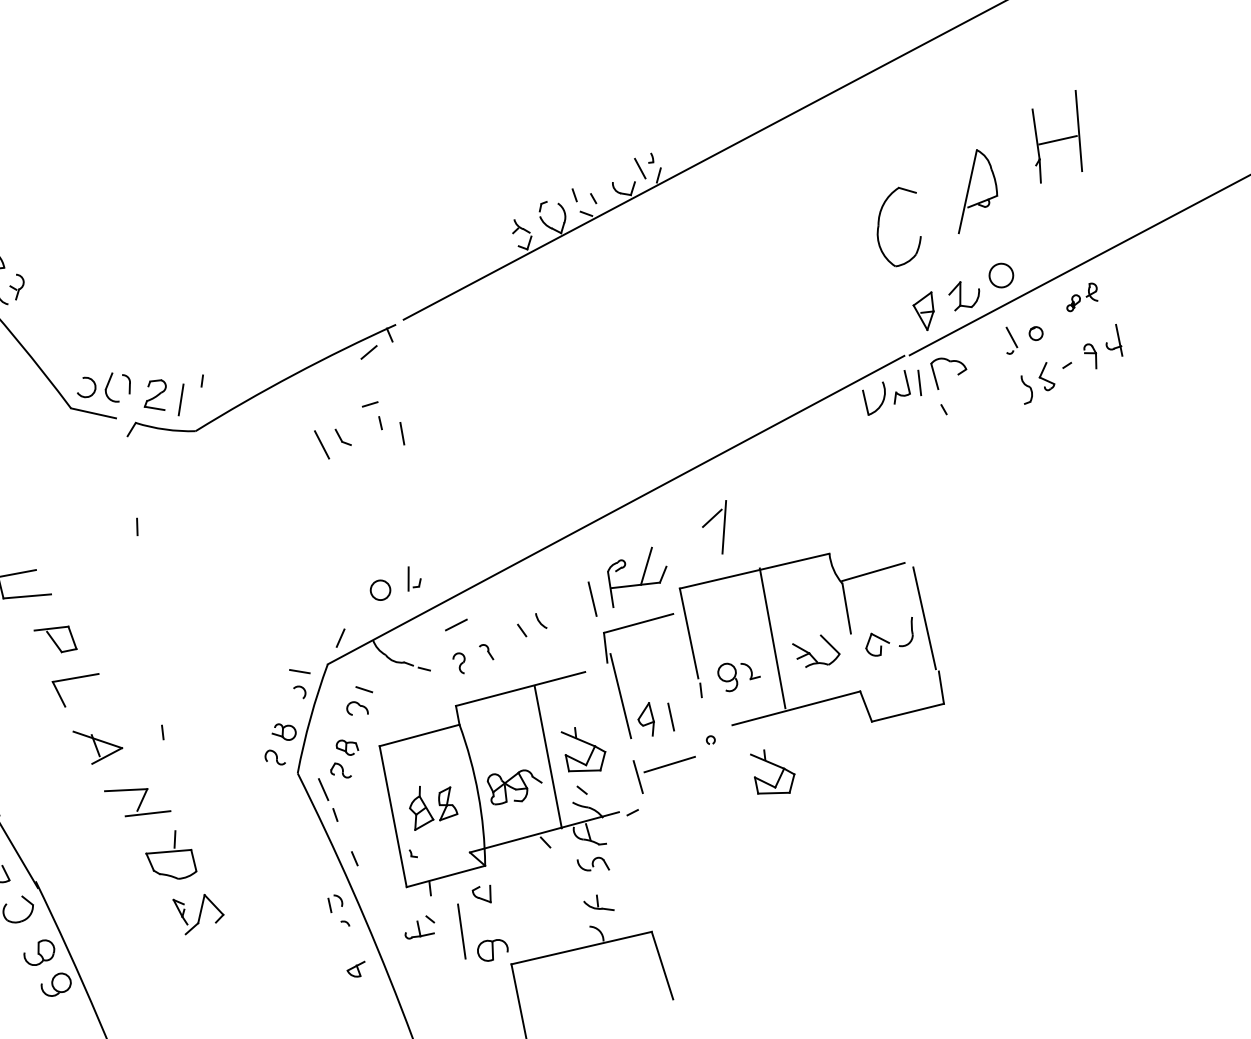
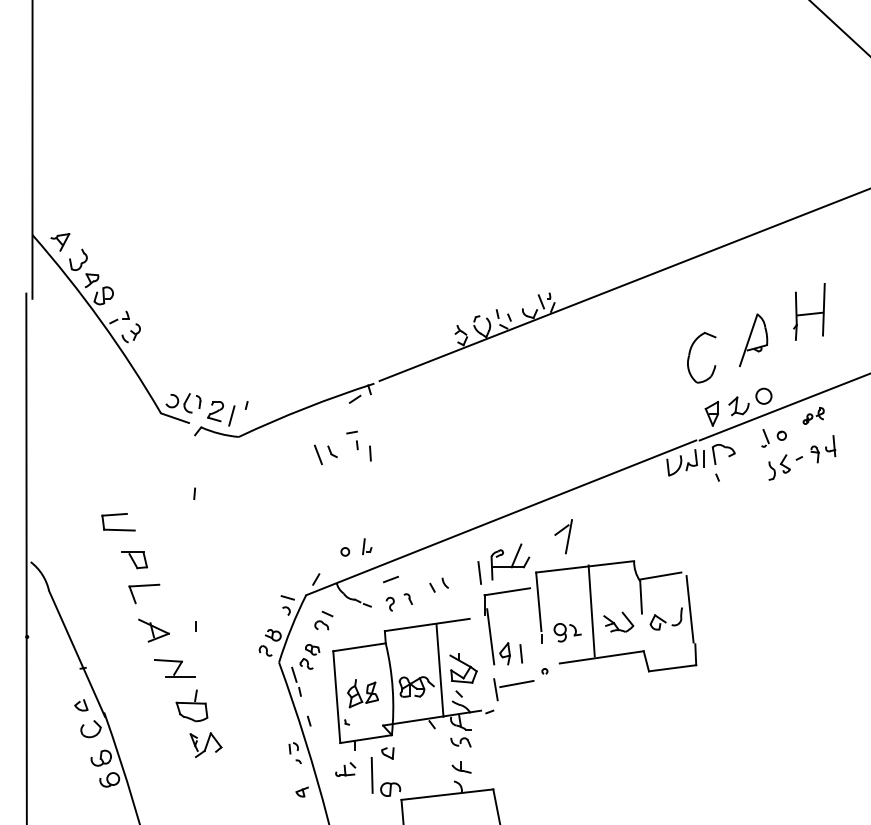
circle: (380, 589) -> (345, 551), size x0.62
part: (773, 772) -> (582, 696), removed

